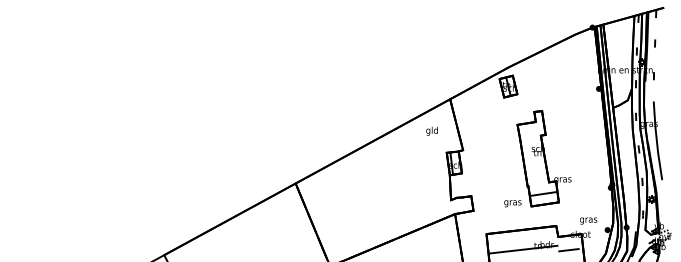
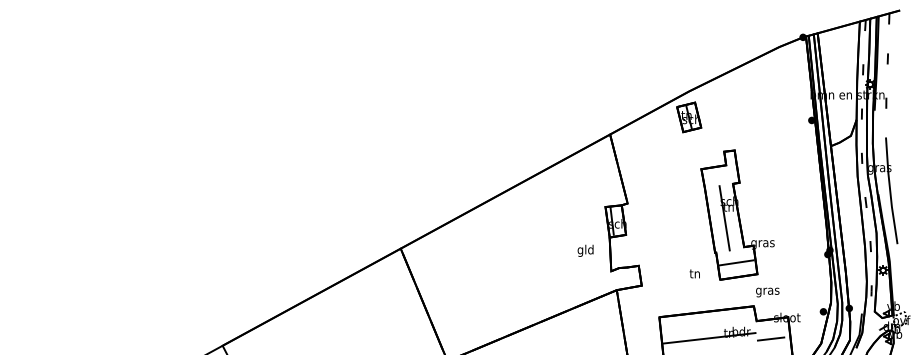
text: (431, 131) -> (585, 250), moved
line: (534, 161) -> (724, 218), added
text: (512, 202) -> (694, 274), gras -> tn
text: (588, 221) -> (767, 292), moved

